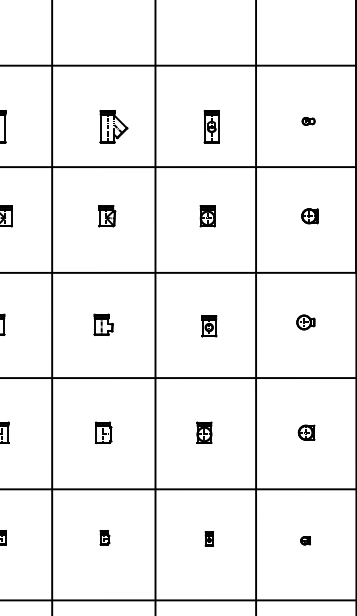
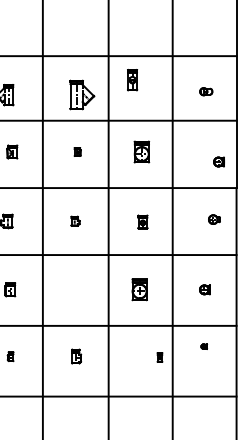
part: (307, 121) -> (205, 91), size x1.6
part: (112, 127) -> (81, 95), size x1.4
part: (211, 127) -> (132, 80), moved
part: (106, 215) -> (77, 151), size x0.6
part: (207, 215) -> (141, 151), size x1.6
part: (309, 215) -> (218, 161), moved
part: (306, 322) -> (214, 219), moved
part: (103, 325) -> (75, 221), size x0.7
part: (103, 432) -> (75, 289), removed
part: (203, 432) -> (139, 289), size x1.6
part: (104, 537) -> (76, 356), size x1.6
part: (208, 539) -> (159, 357), moved
part: (304, 540) -> (203, 346), moved

